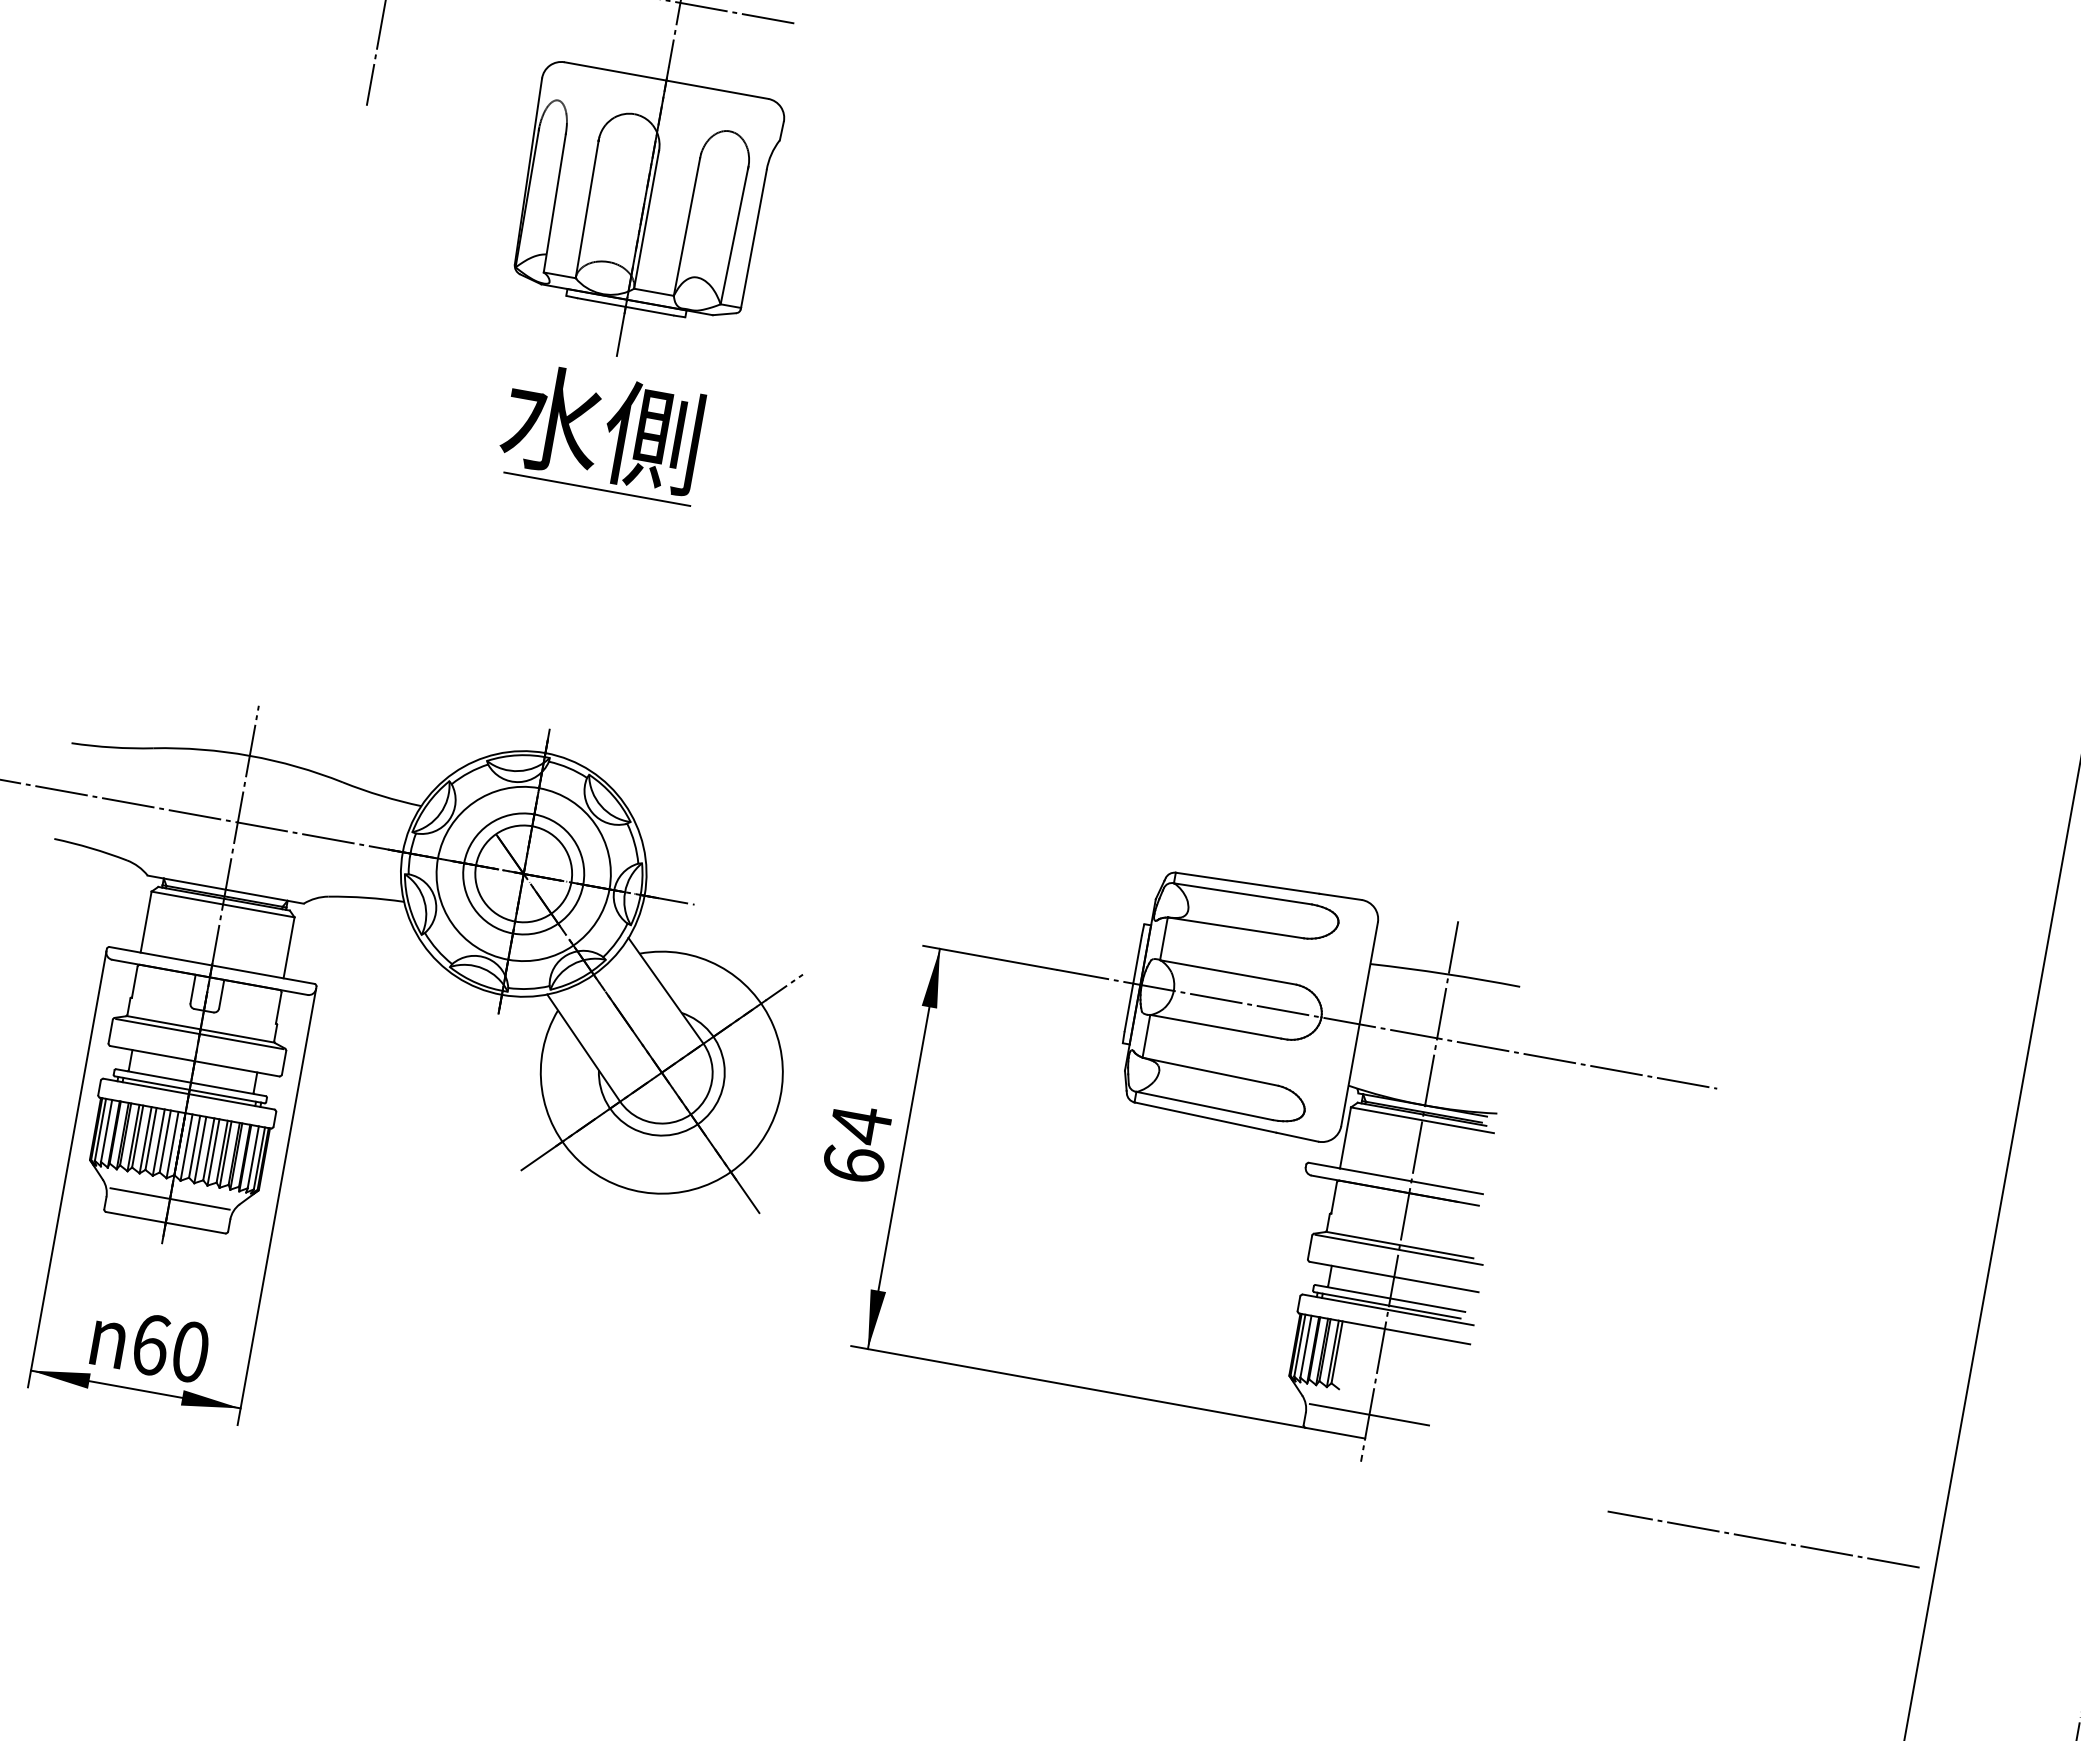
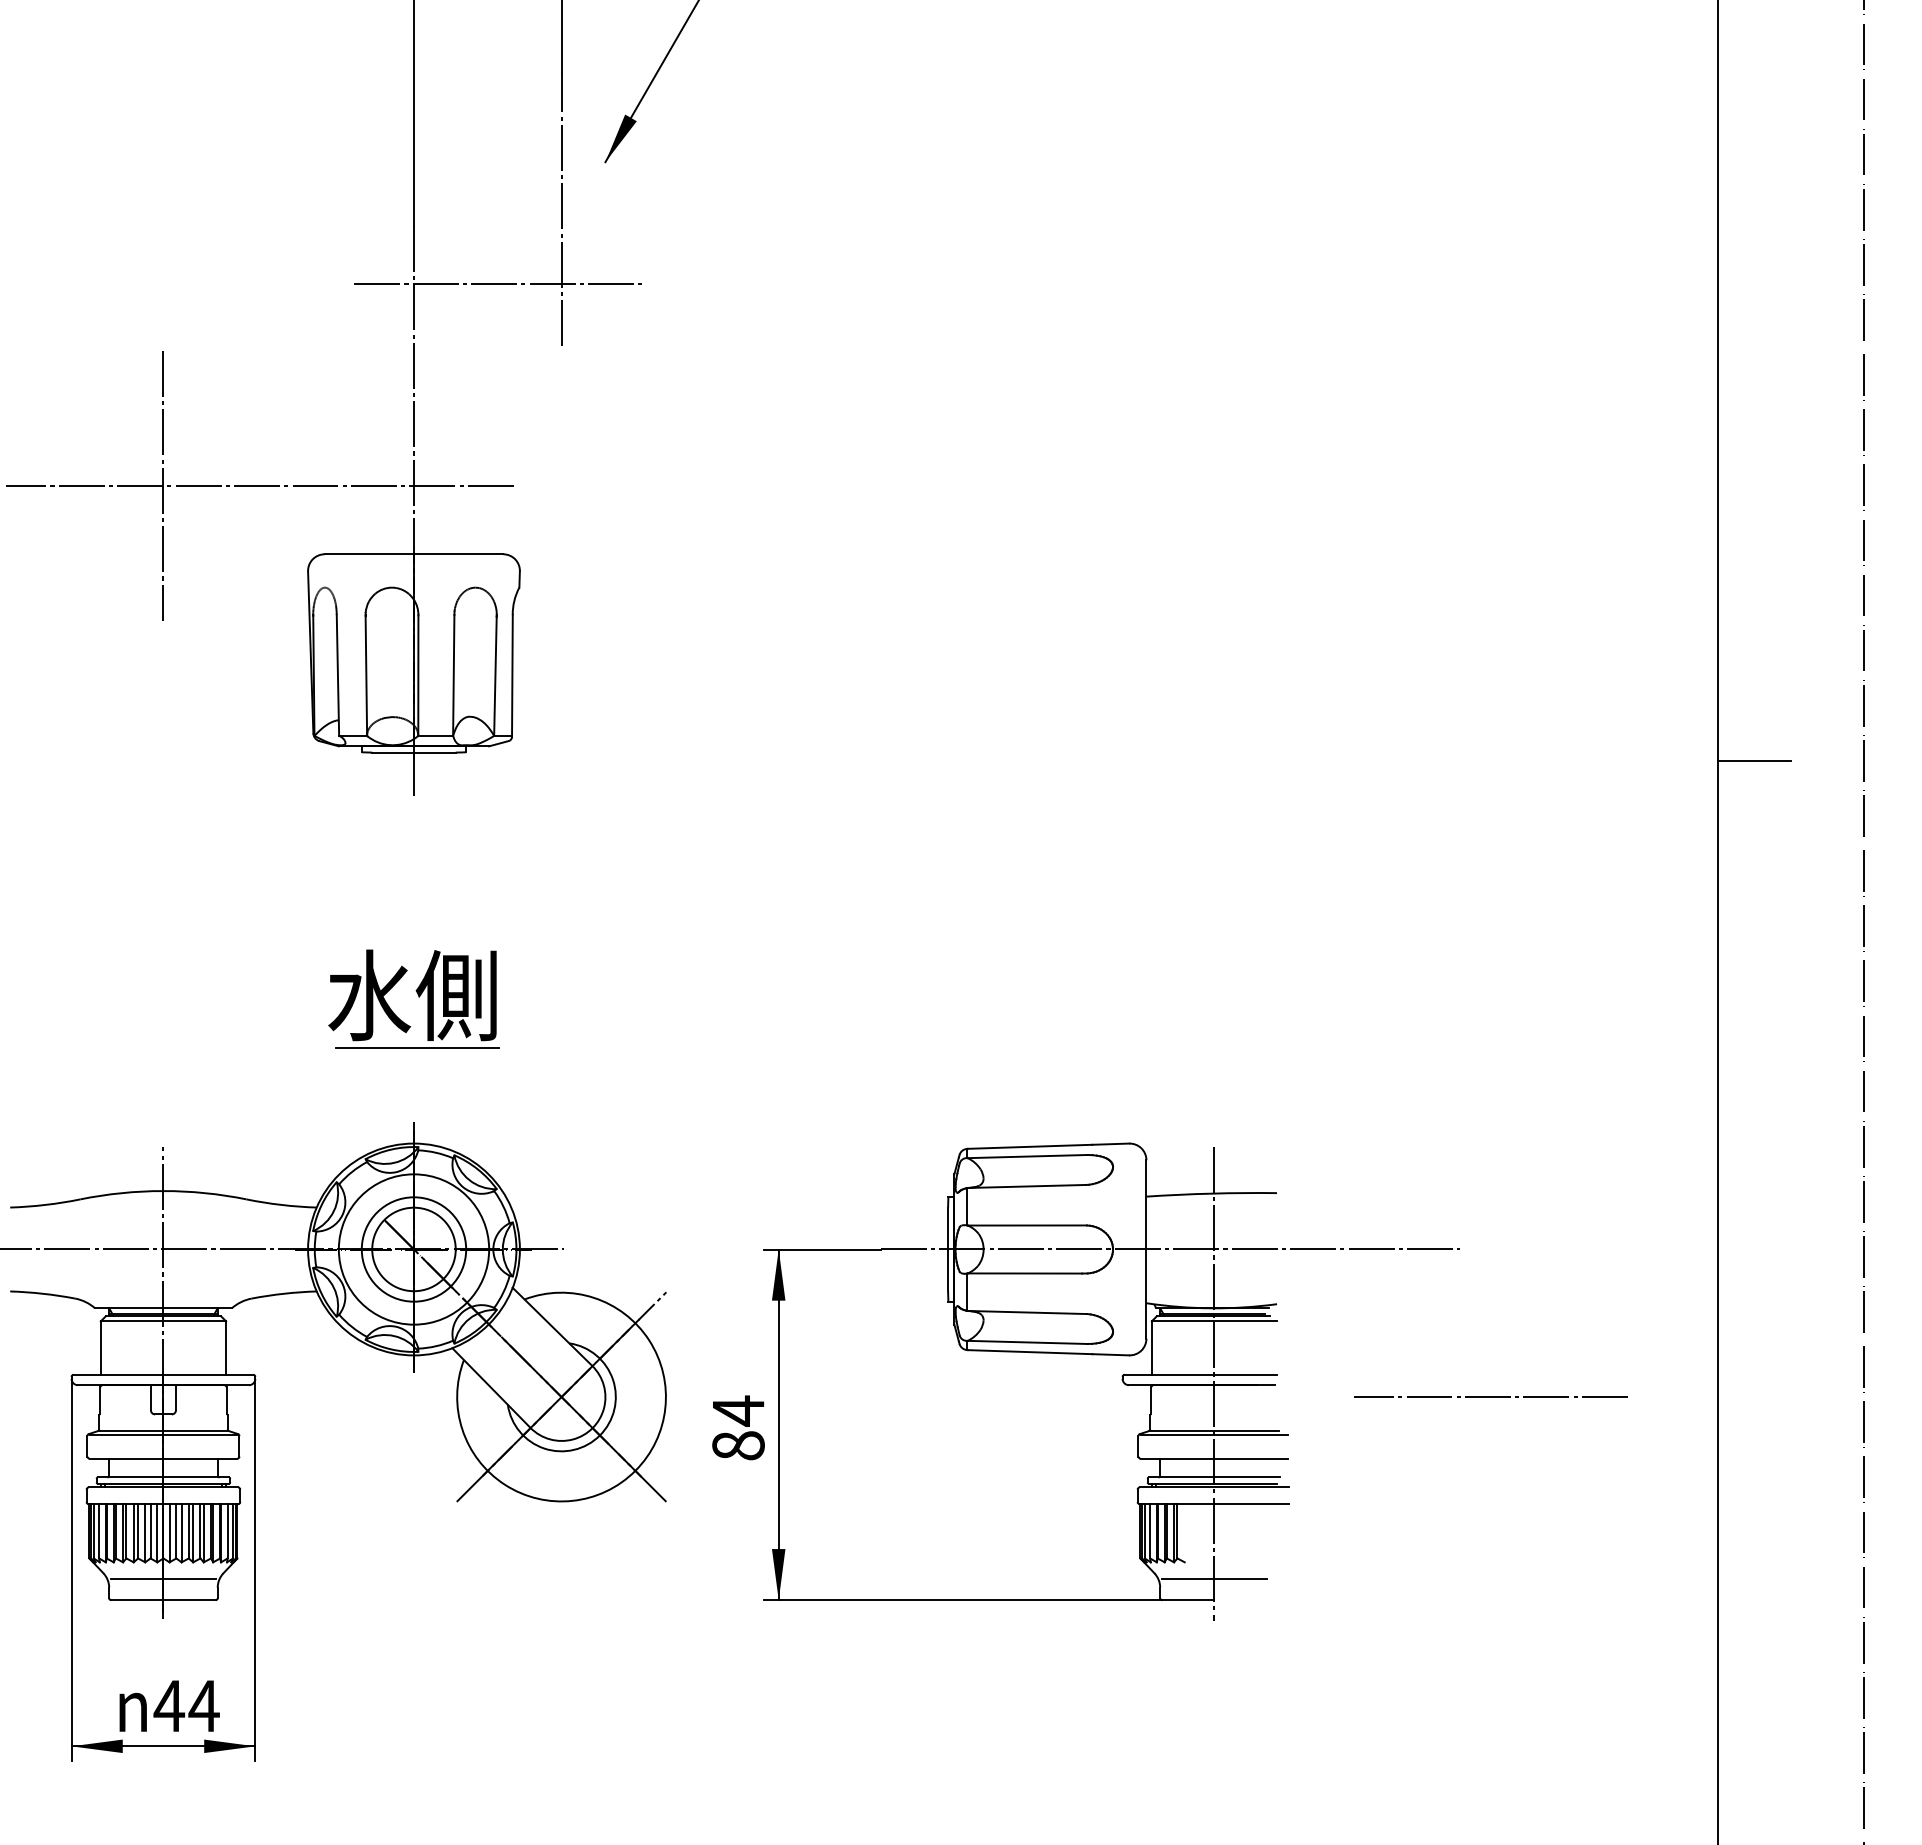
part: (602, 432) -> (413, 998), moved
text: (853, 1164) -> (738, 1445), 64 -> 84
text: (170, 1347) -> (186, 1705), 60 -> 44
line: (1763, 1538) -> (1490, 1396), moved

